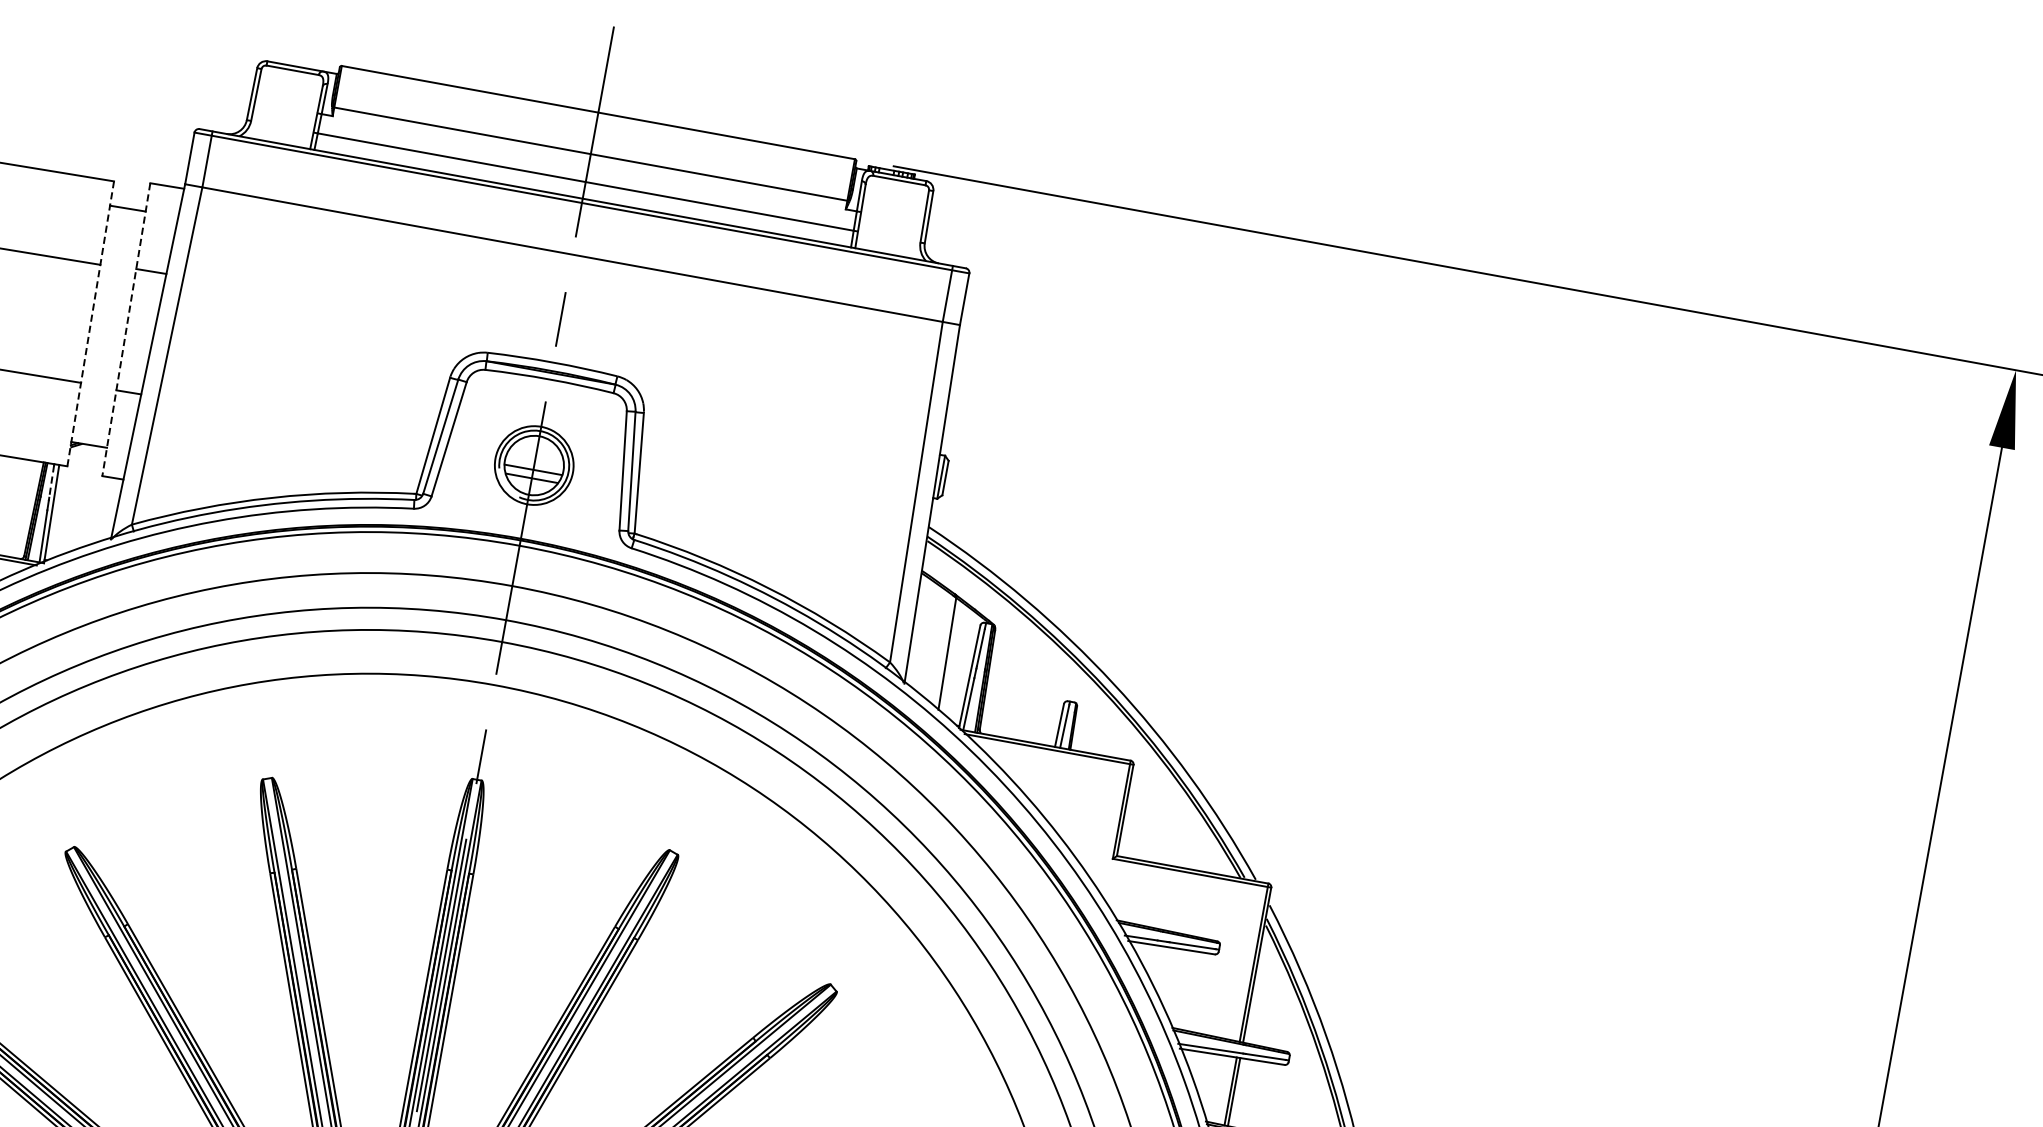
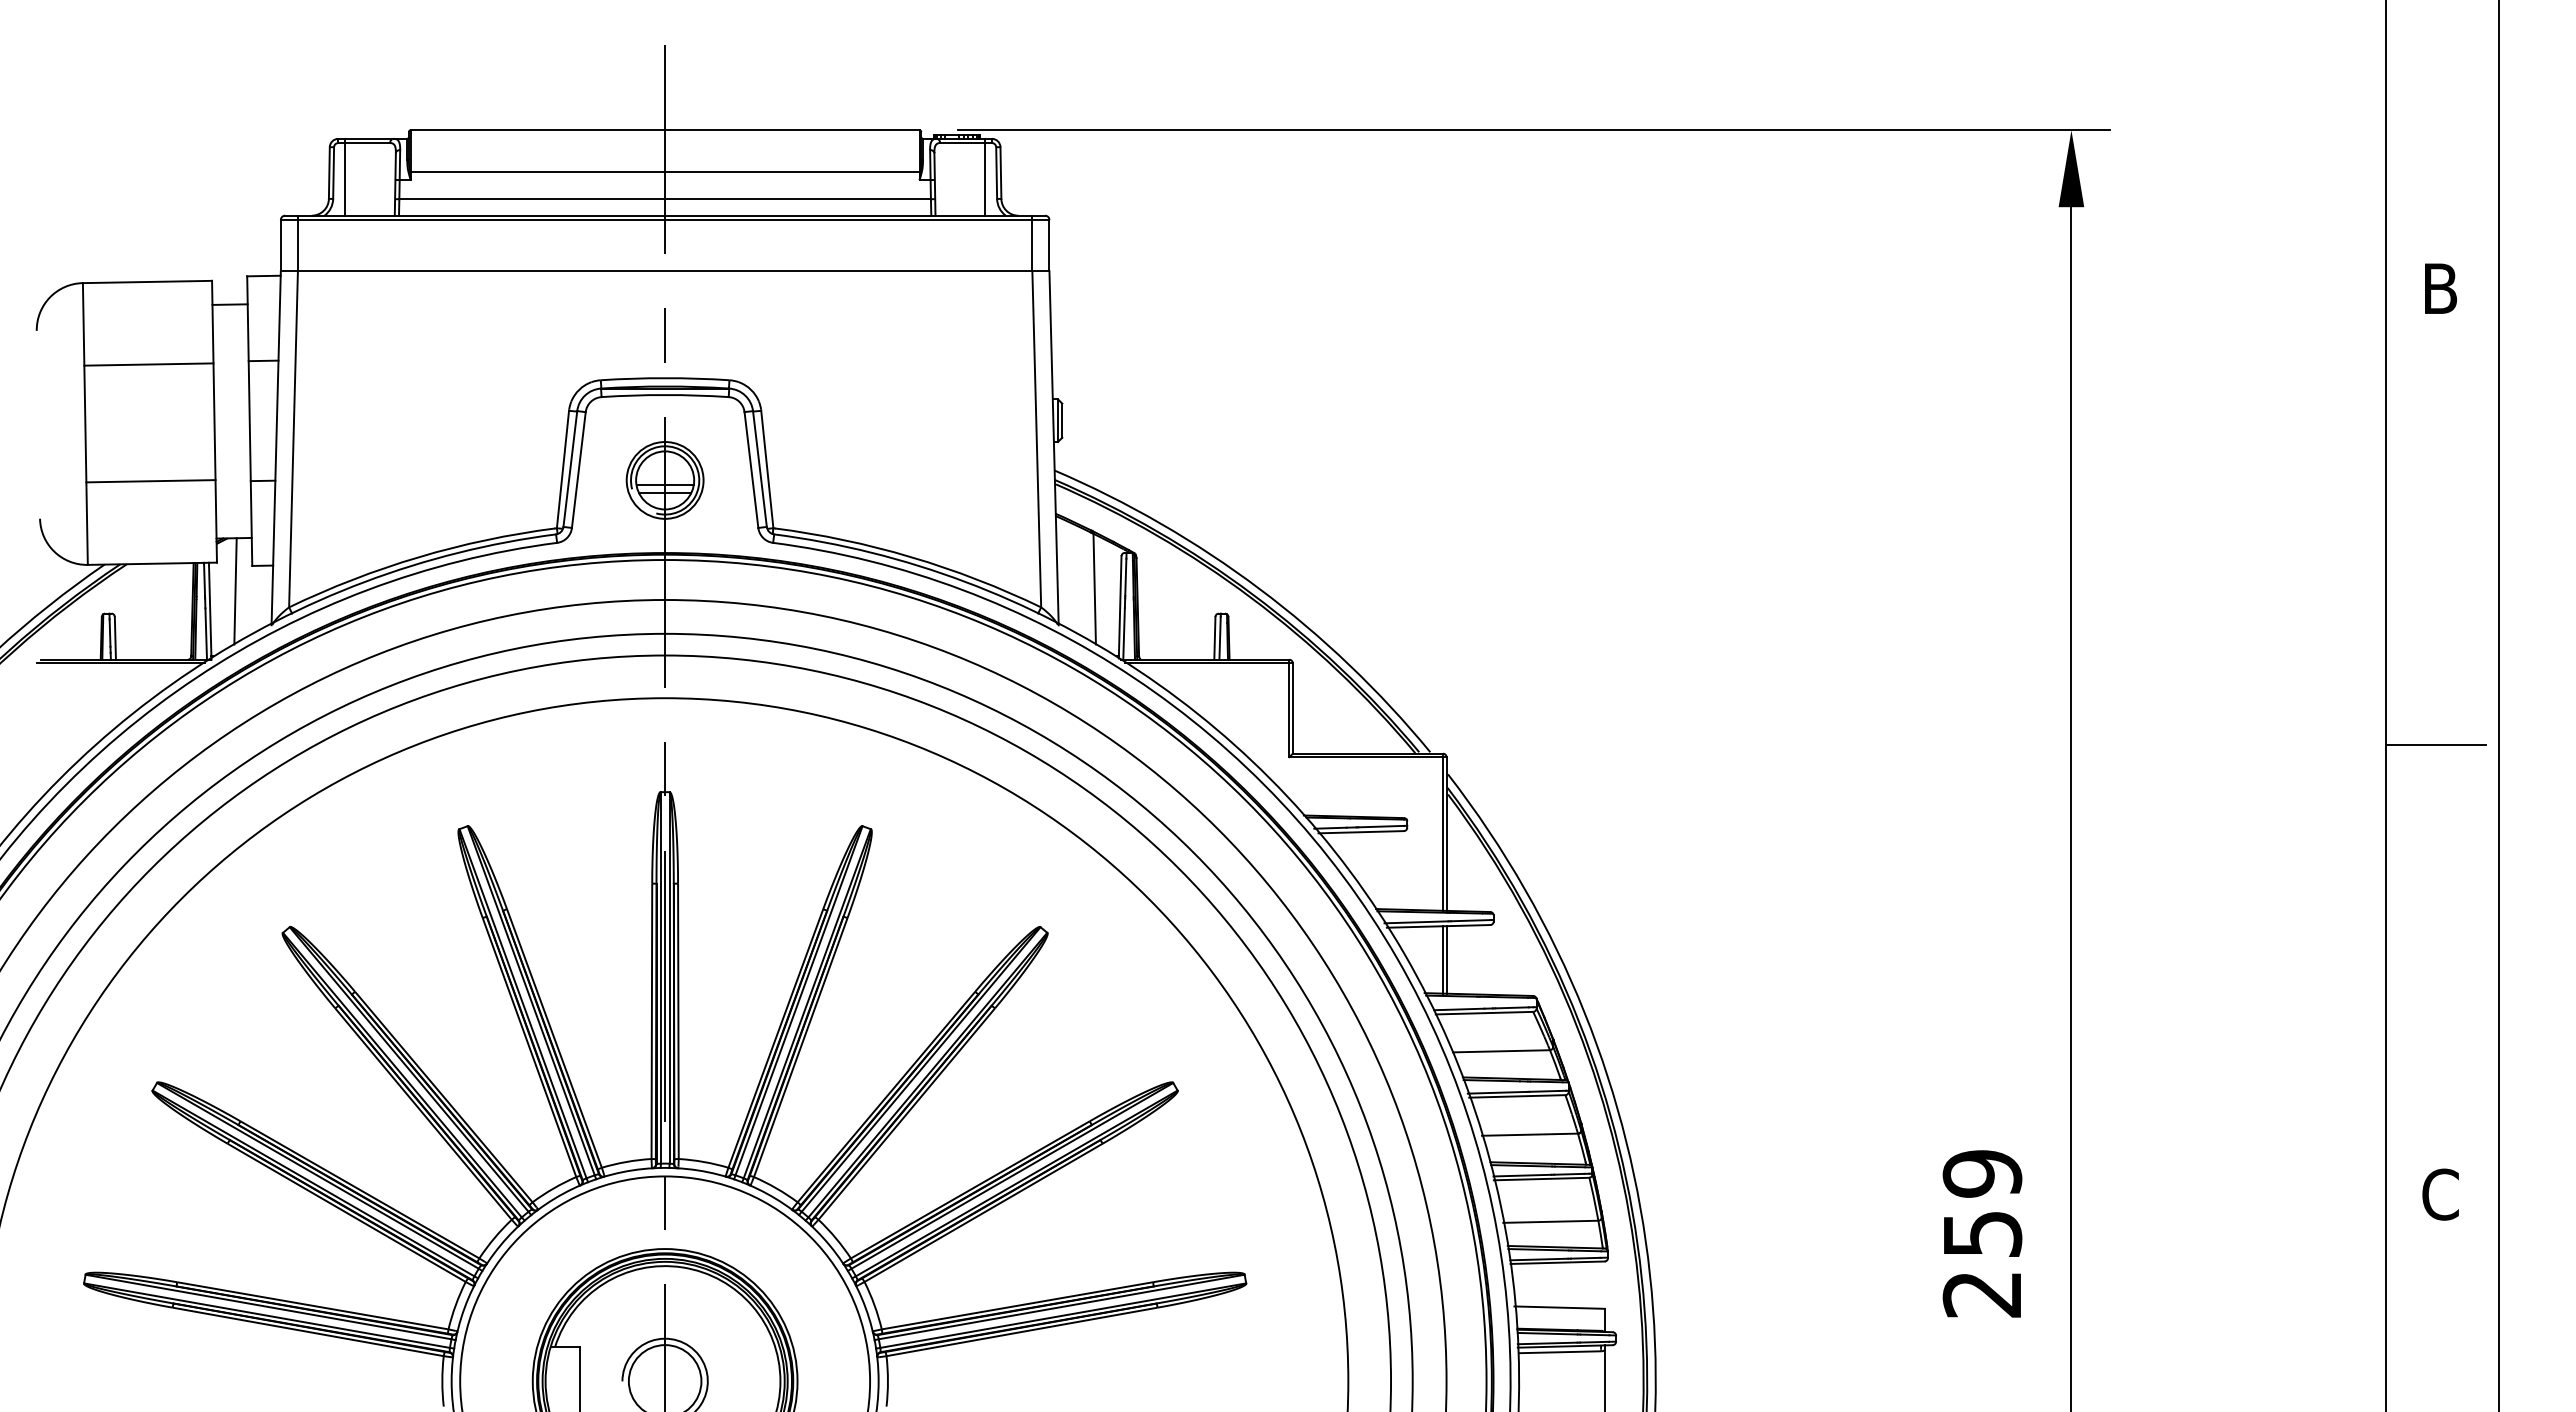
line: (266, 100) -> (344, 176), added
line: (912, 217) -> (985, 176), added
line: (90, 323) -> (214, 421), dashed -> solid
line: (126, 330) -> (249, 421), dashed -> solid
line: (51, 482) -> (204, 580), dashed -> solid
line: (80, 498) -> (235, 591), added

